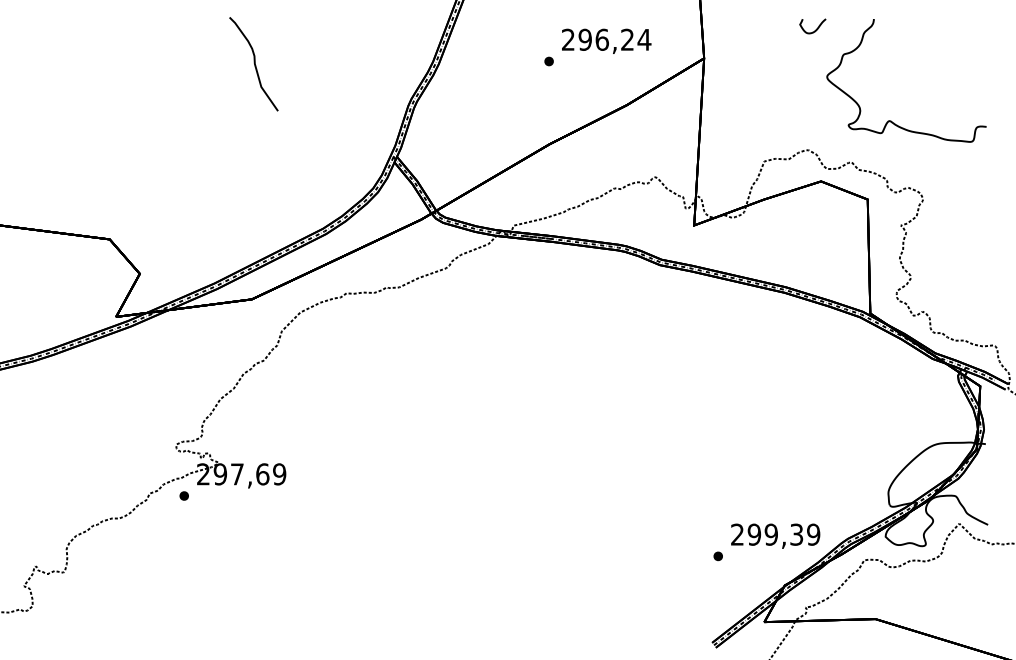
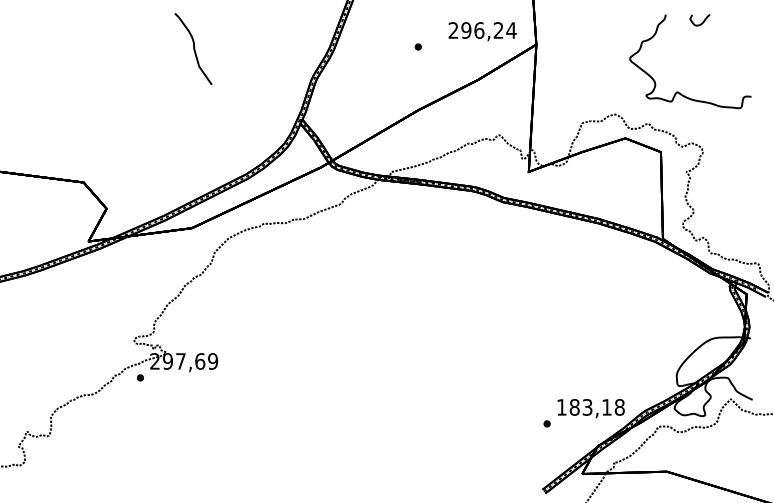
curve: (815, 29) -> (701, 22), moved
text: (606, 40) -> (482, 31), moved
text: (775, 534) -> (590, 407), 299,39 -> 183,18

